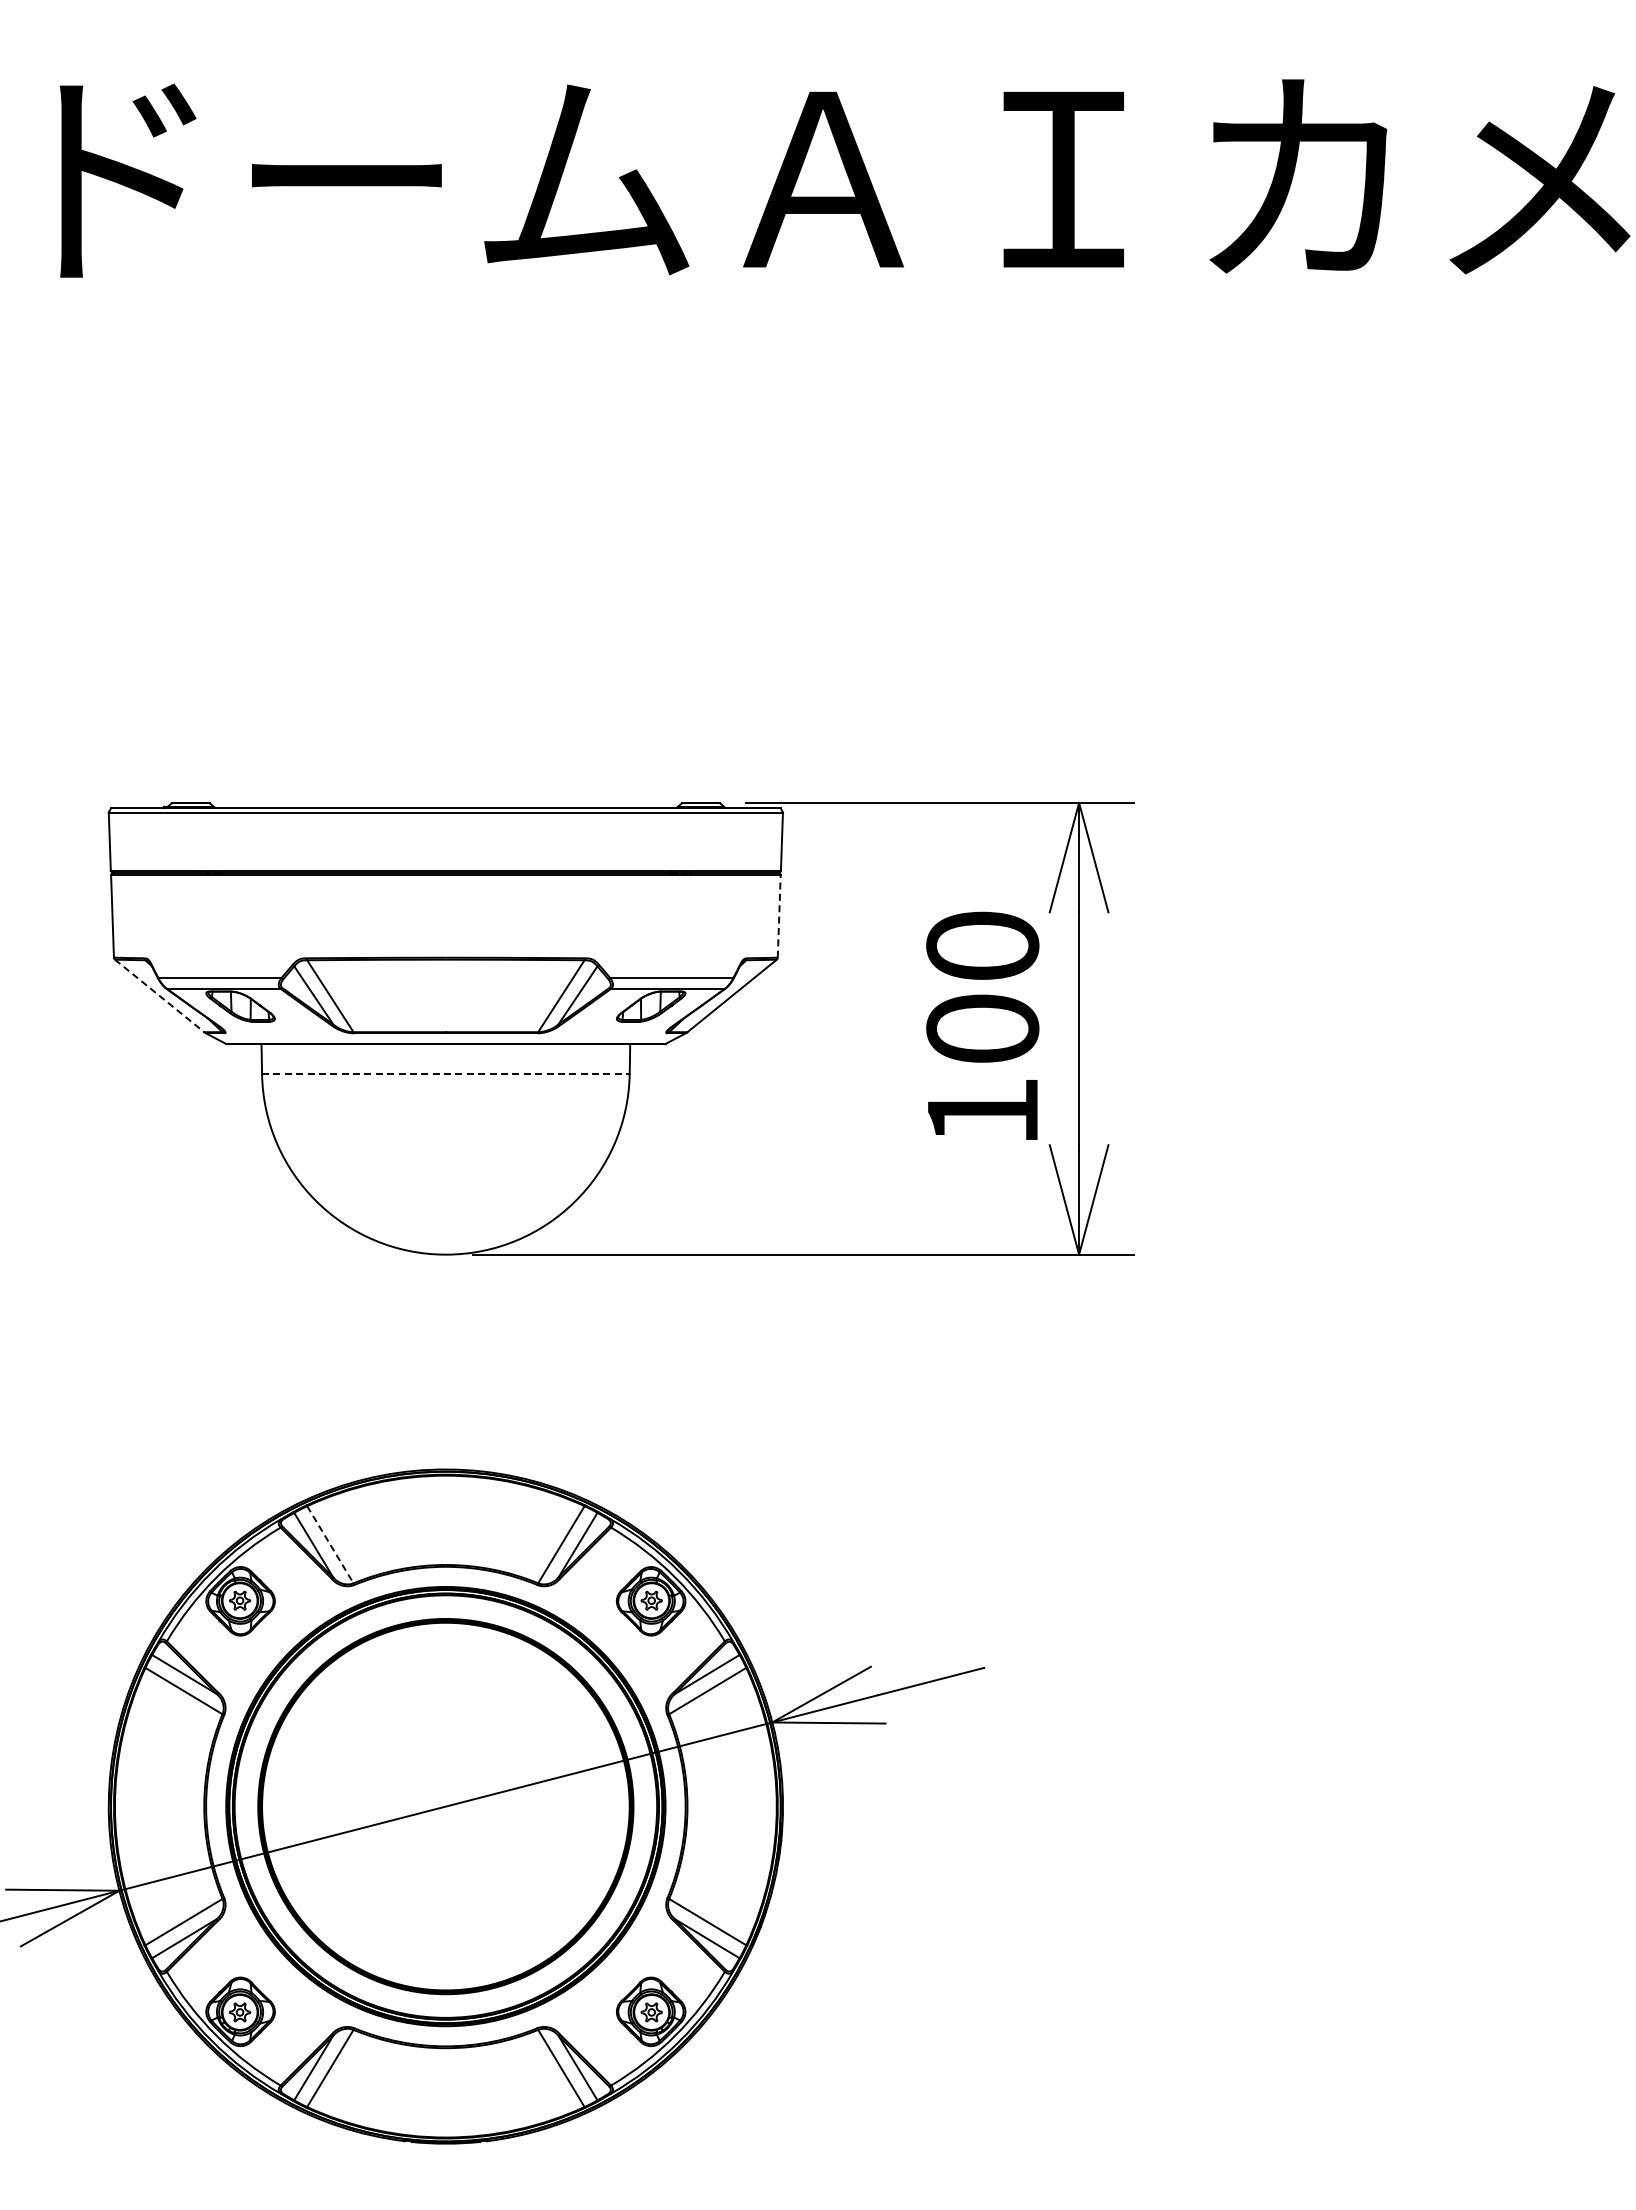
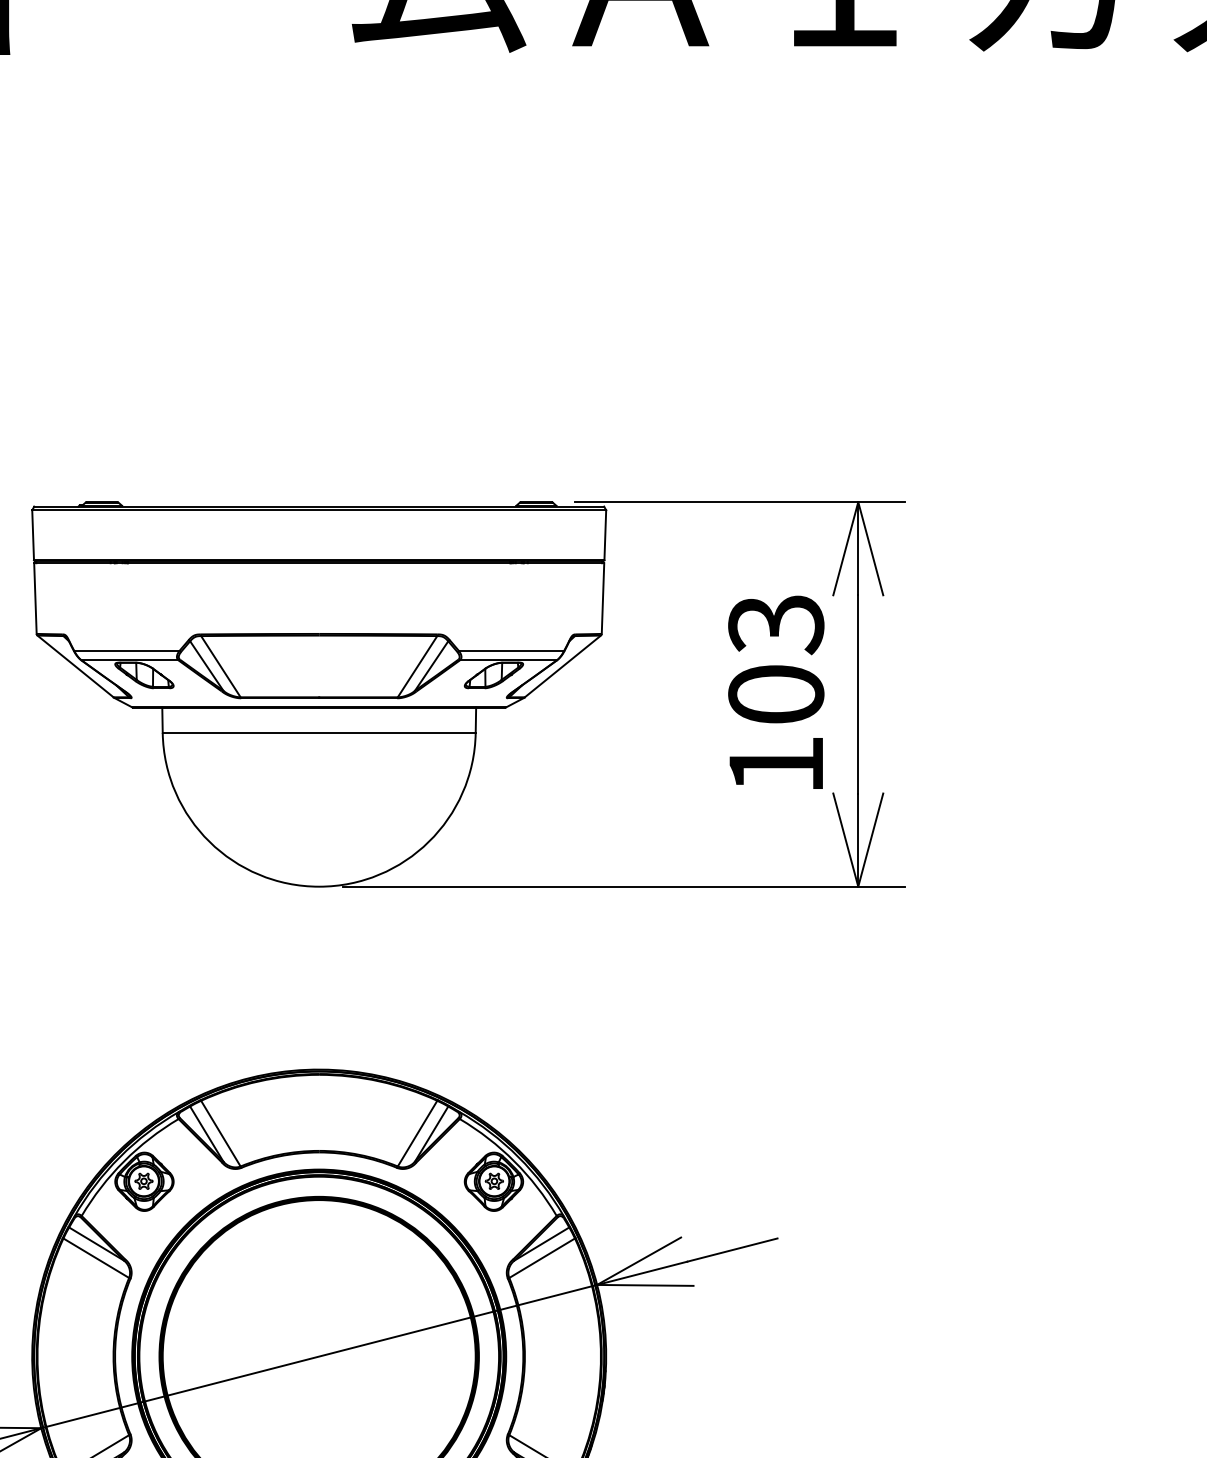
line: (779, 916) -> (603, 598), dashed -> solid
text: (982, 946) -> (776, 624), 100 -> 103
line: (159, 995) -> (75, 666), dashed -> solid
line: (445, 1074) -> (318, 733), dashed -> solid
line: (330, 1545) -> (220, 1134), dashed -> solid

